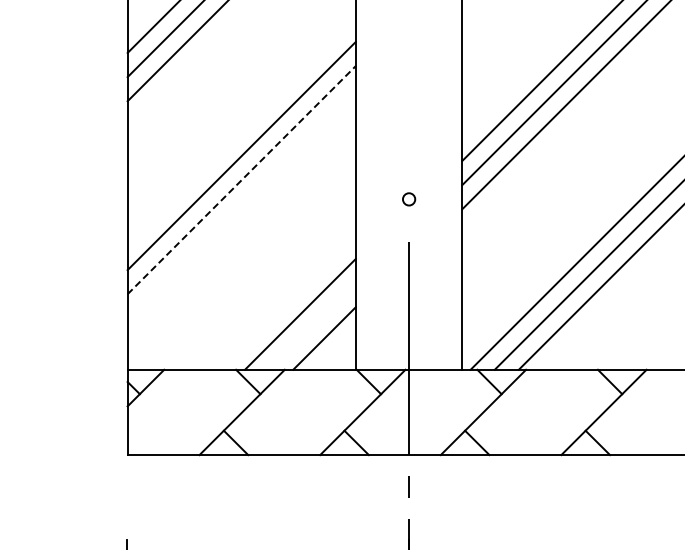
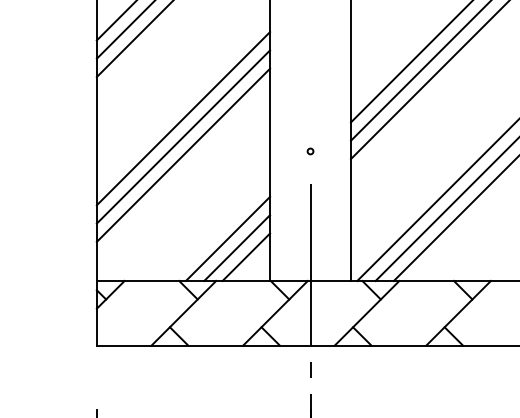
line: (242, 179) -> (184, 136), dashed -> solid
circle: (408, 198) -> (310, 150), size x0.62
line: (241, 204) -> (183, 155), added
line: (312, 326) -> (237, 248), added

